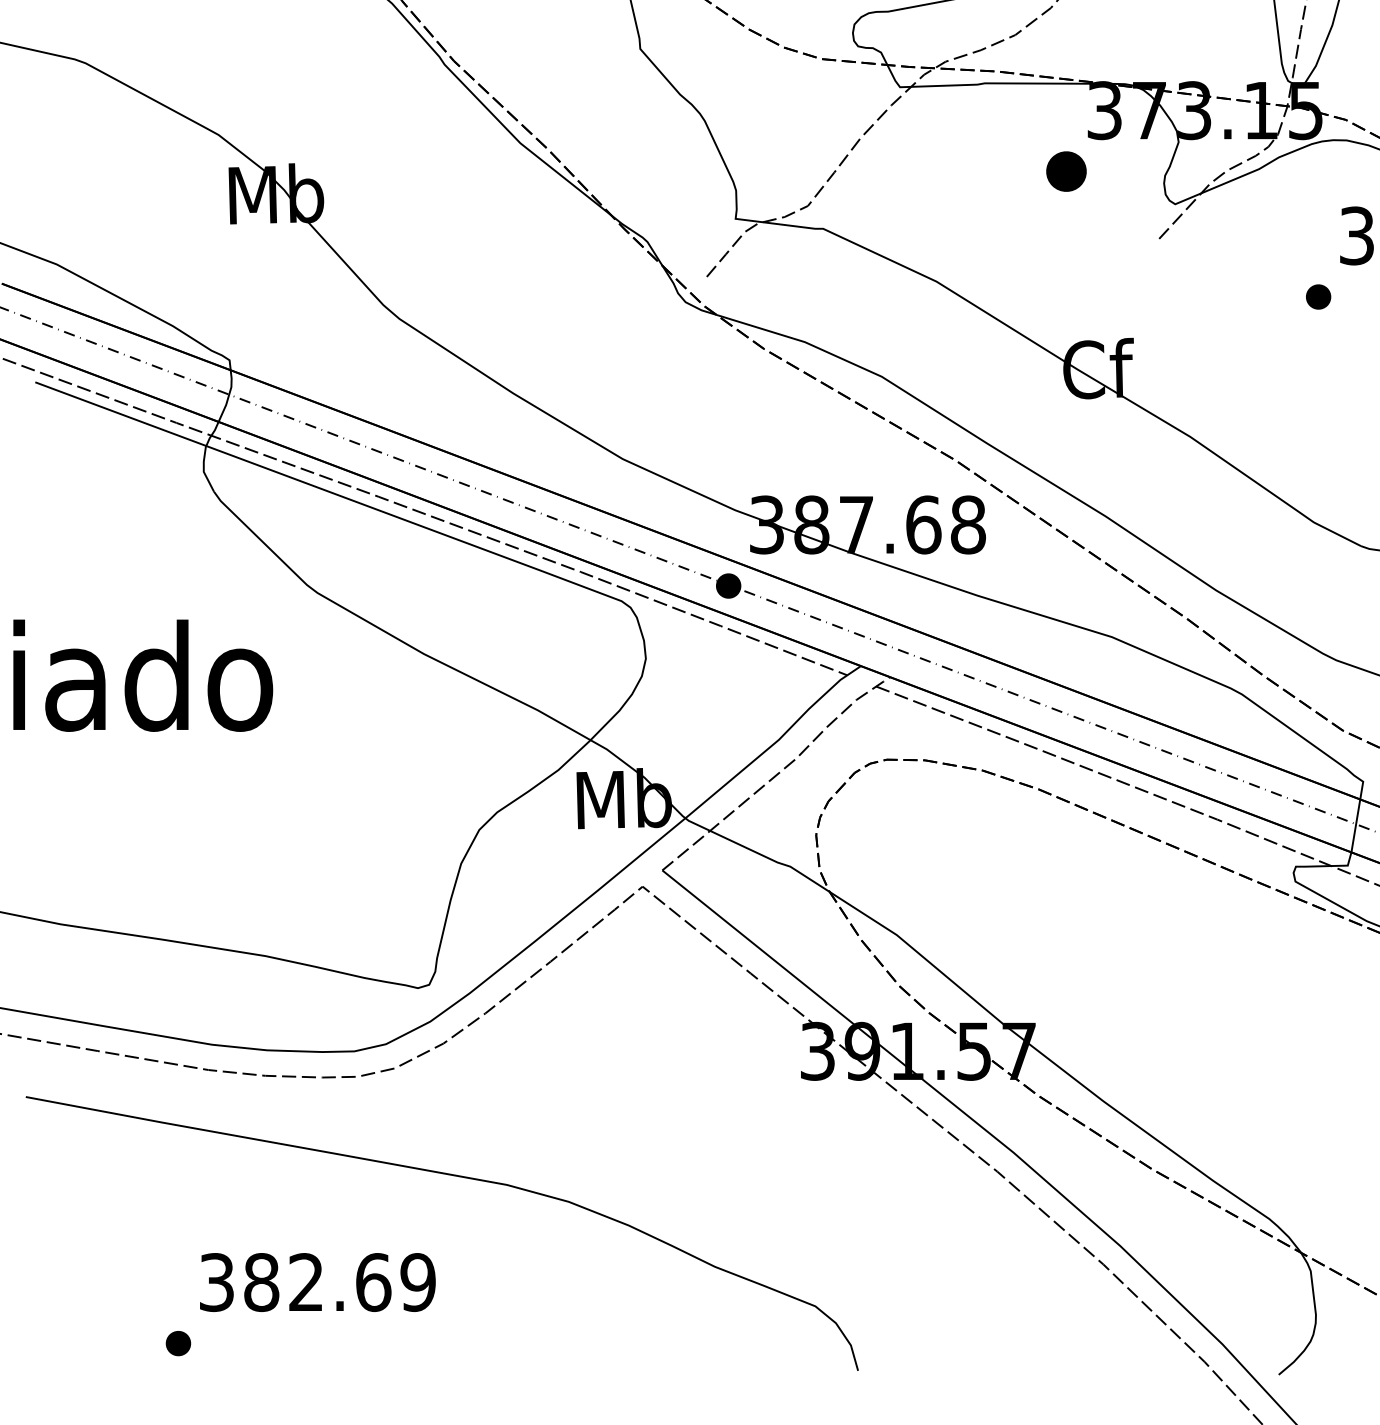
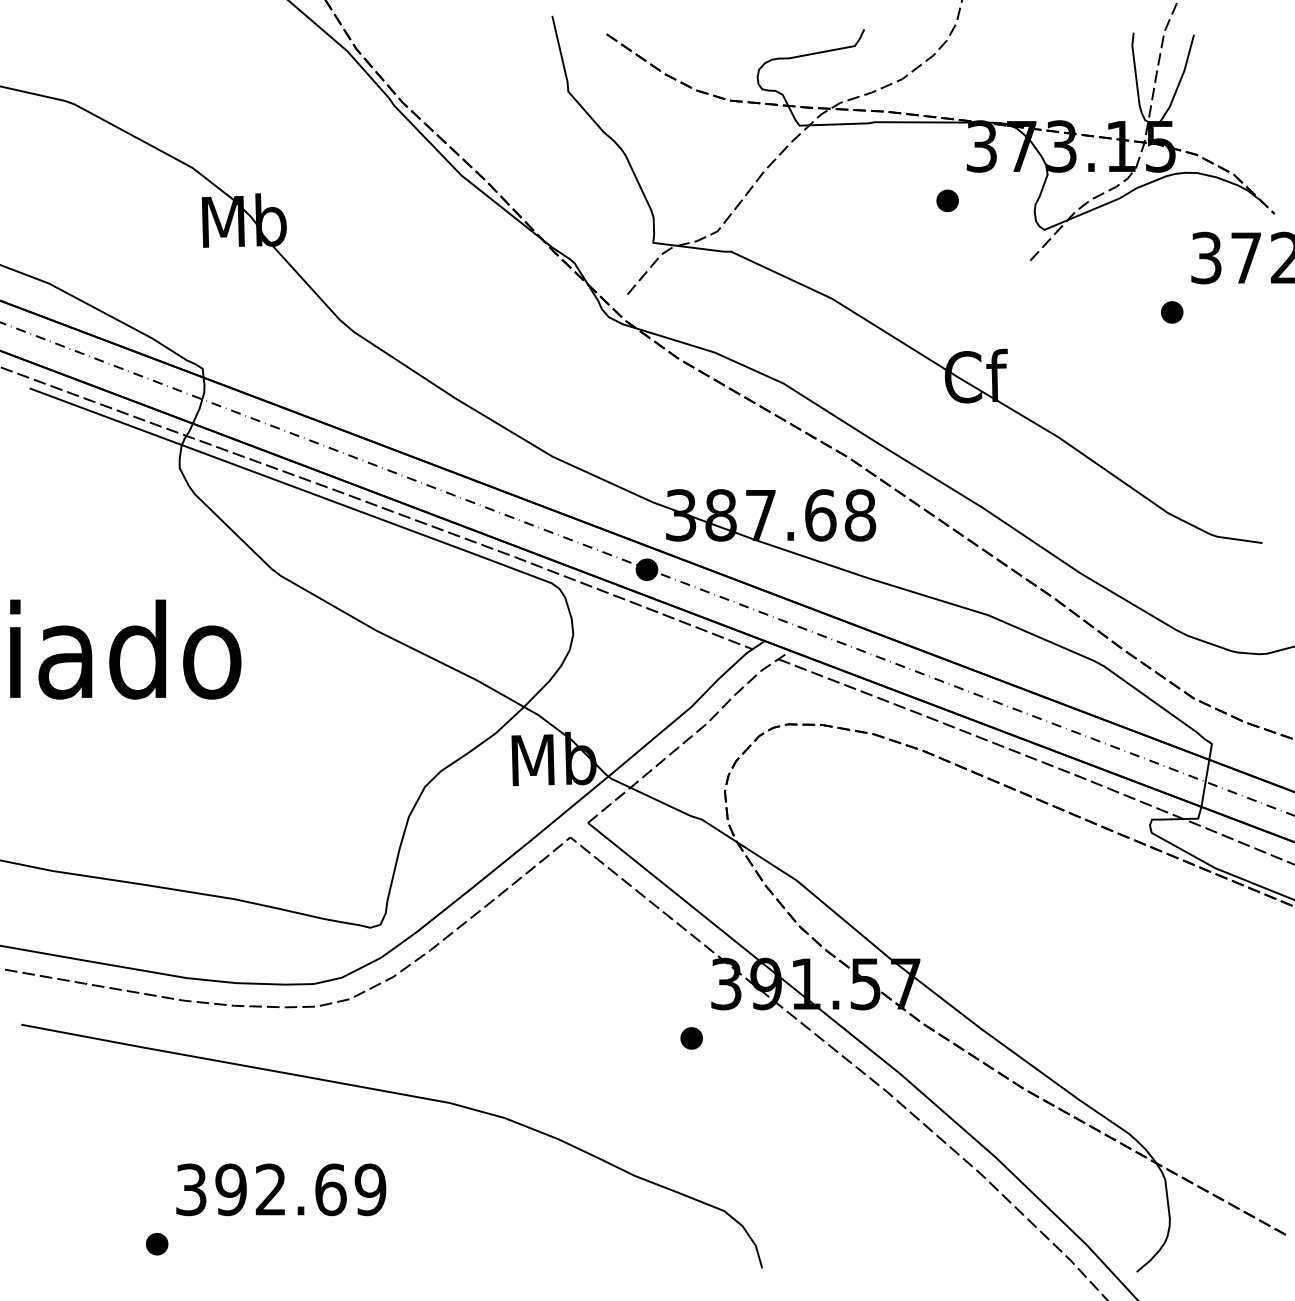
part: (1066, 171) -> (947, 200), size x0.62
part: (778, 1112) -> (691, 1038), added
text: (260, 1282) -> (230, 1189), 382.69 -> 392.69

